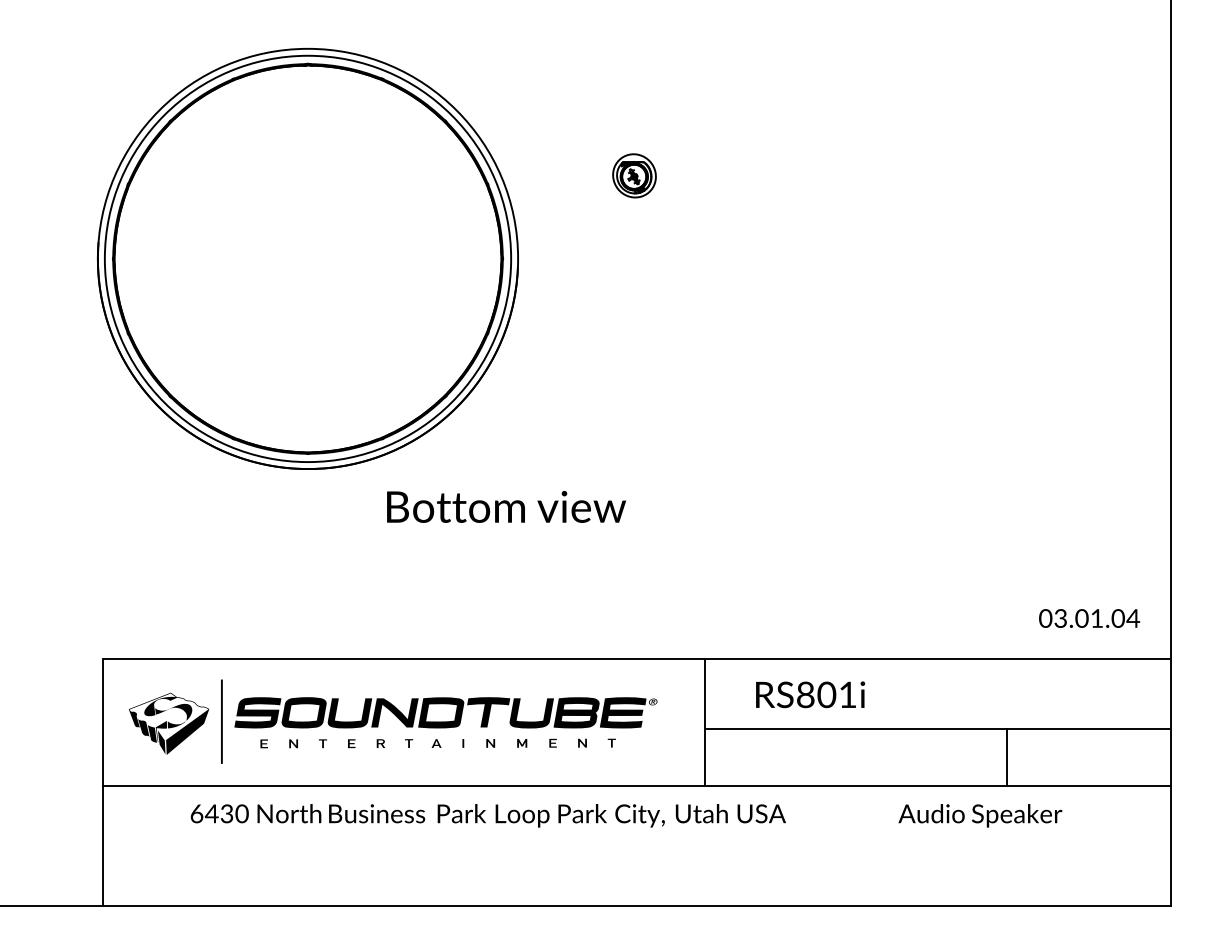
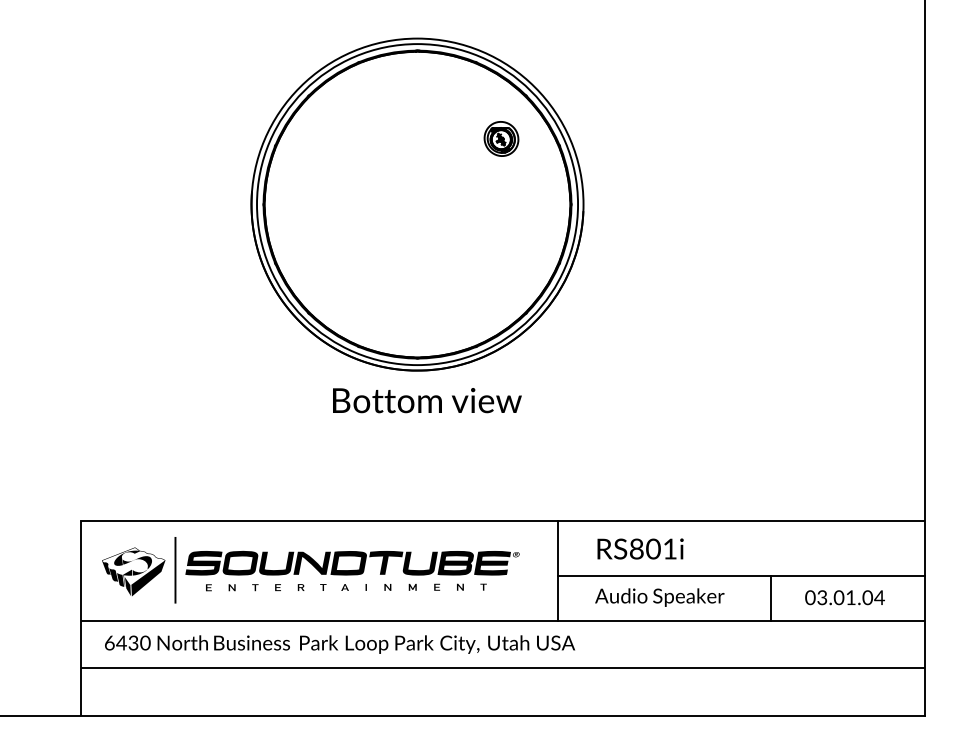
part: (307, 258) -> (417, 204), moved
text: (506, 506) -> (427, 400), moved
text: (1088, 618) -> (844, 597), moved
line: (1006, 757) -> (770, 598), moved
text: (488, 815) -> (340, 644), moved
text: (980, 815) -> (659, 597), moved
line: (635, 846) -> (502, 668), added

